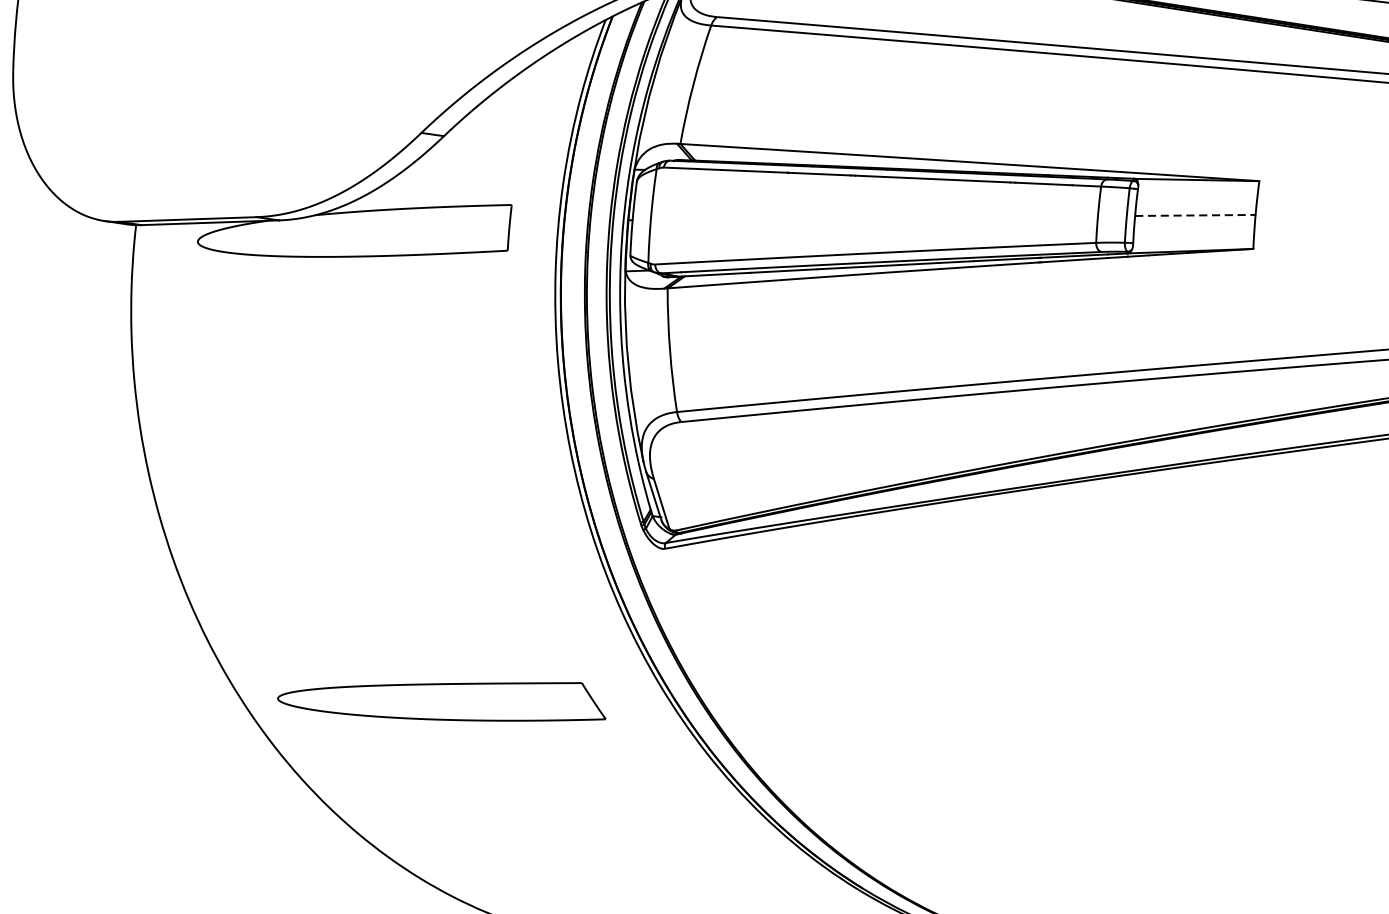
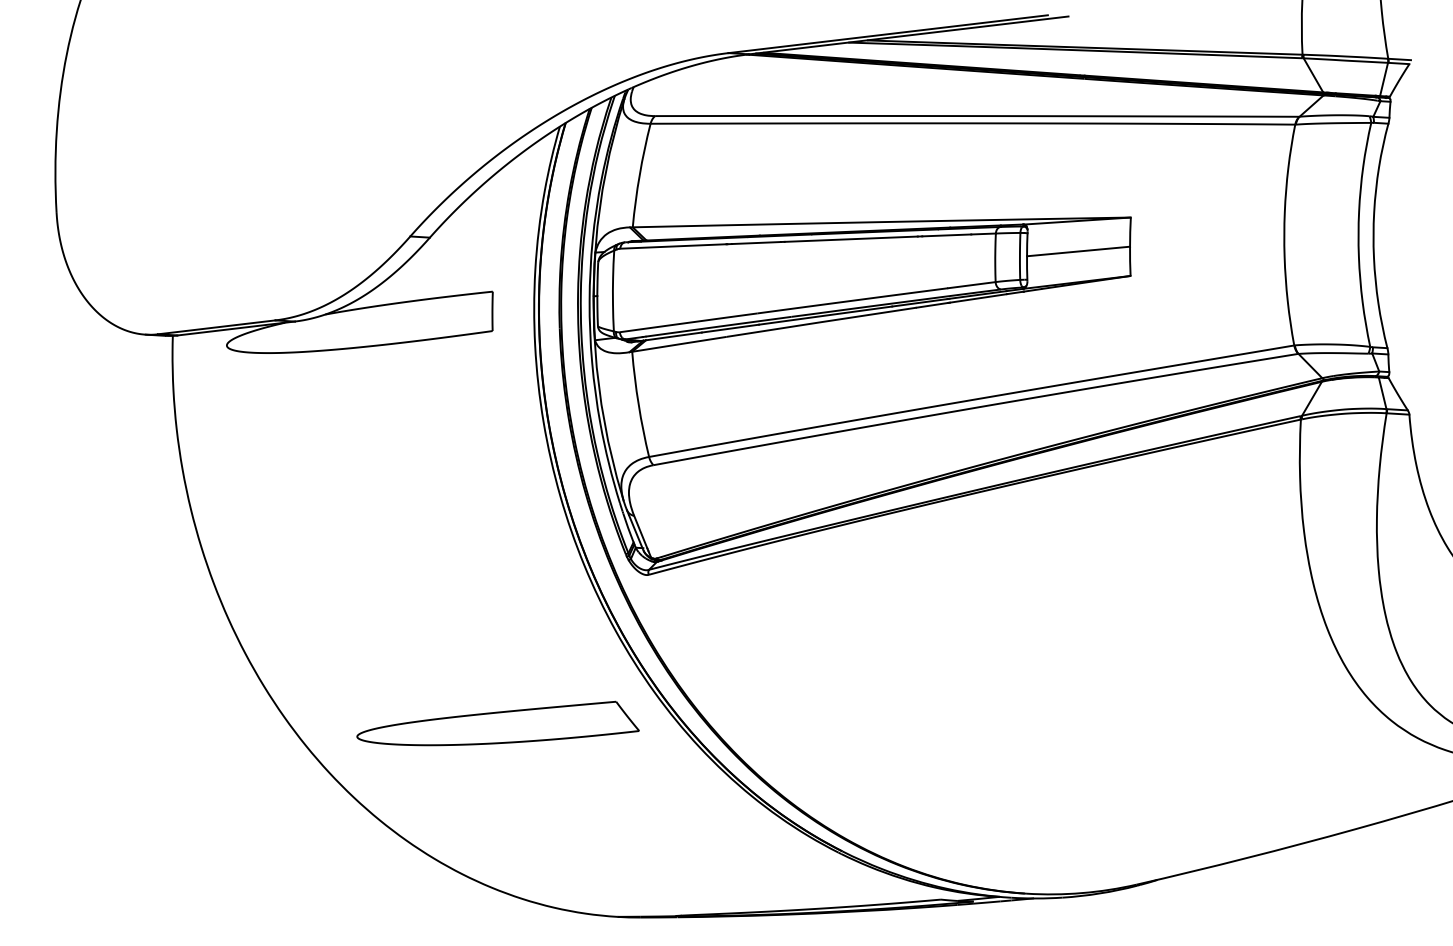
line: (1195, 215) -> (1078, 251), dashed -> solid
part: (442, 696) -> (497, 723), moved

